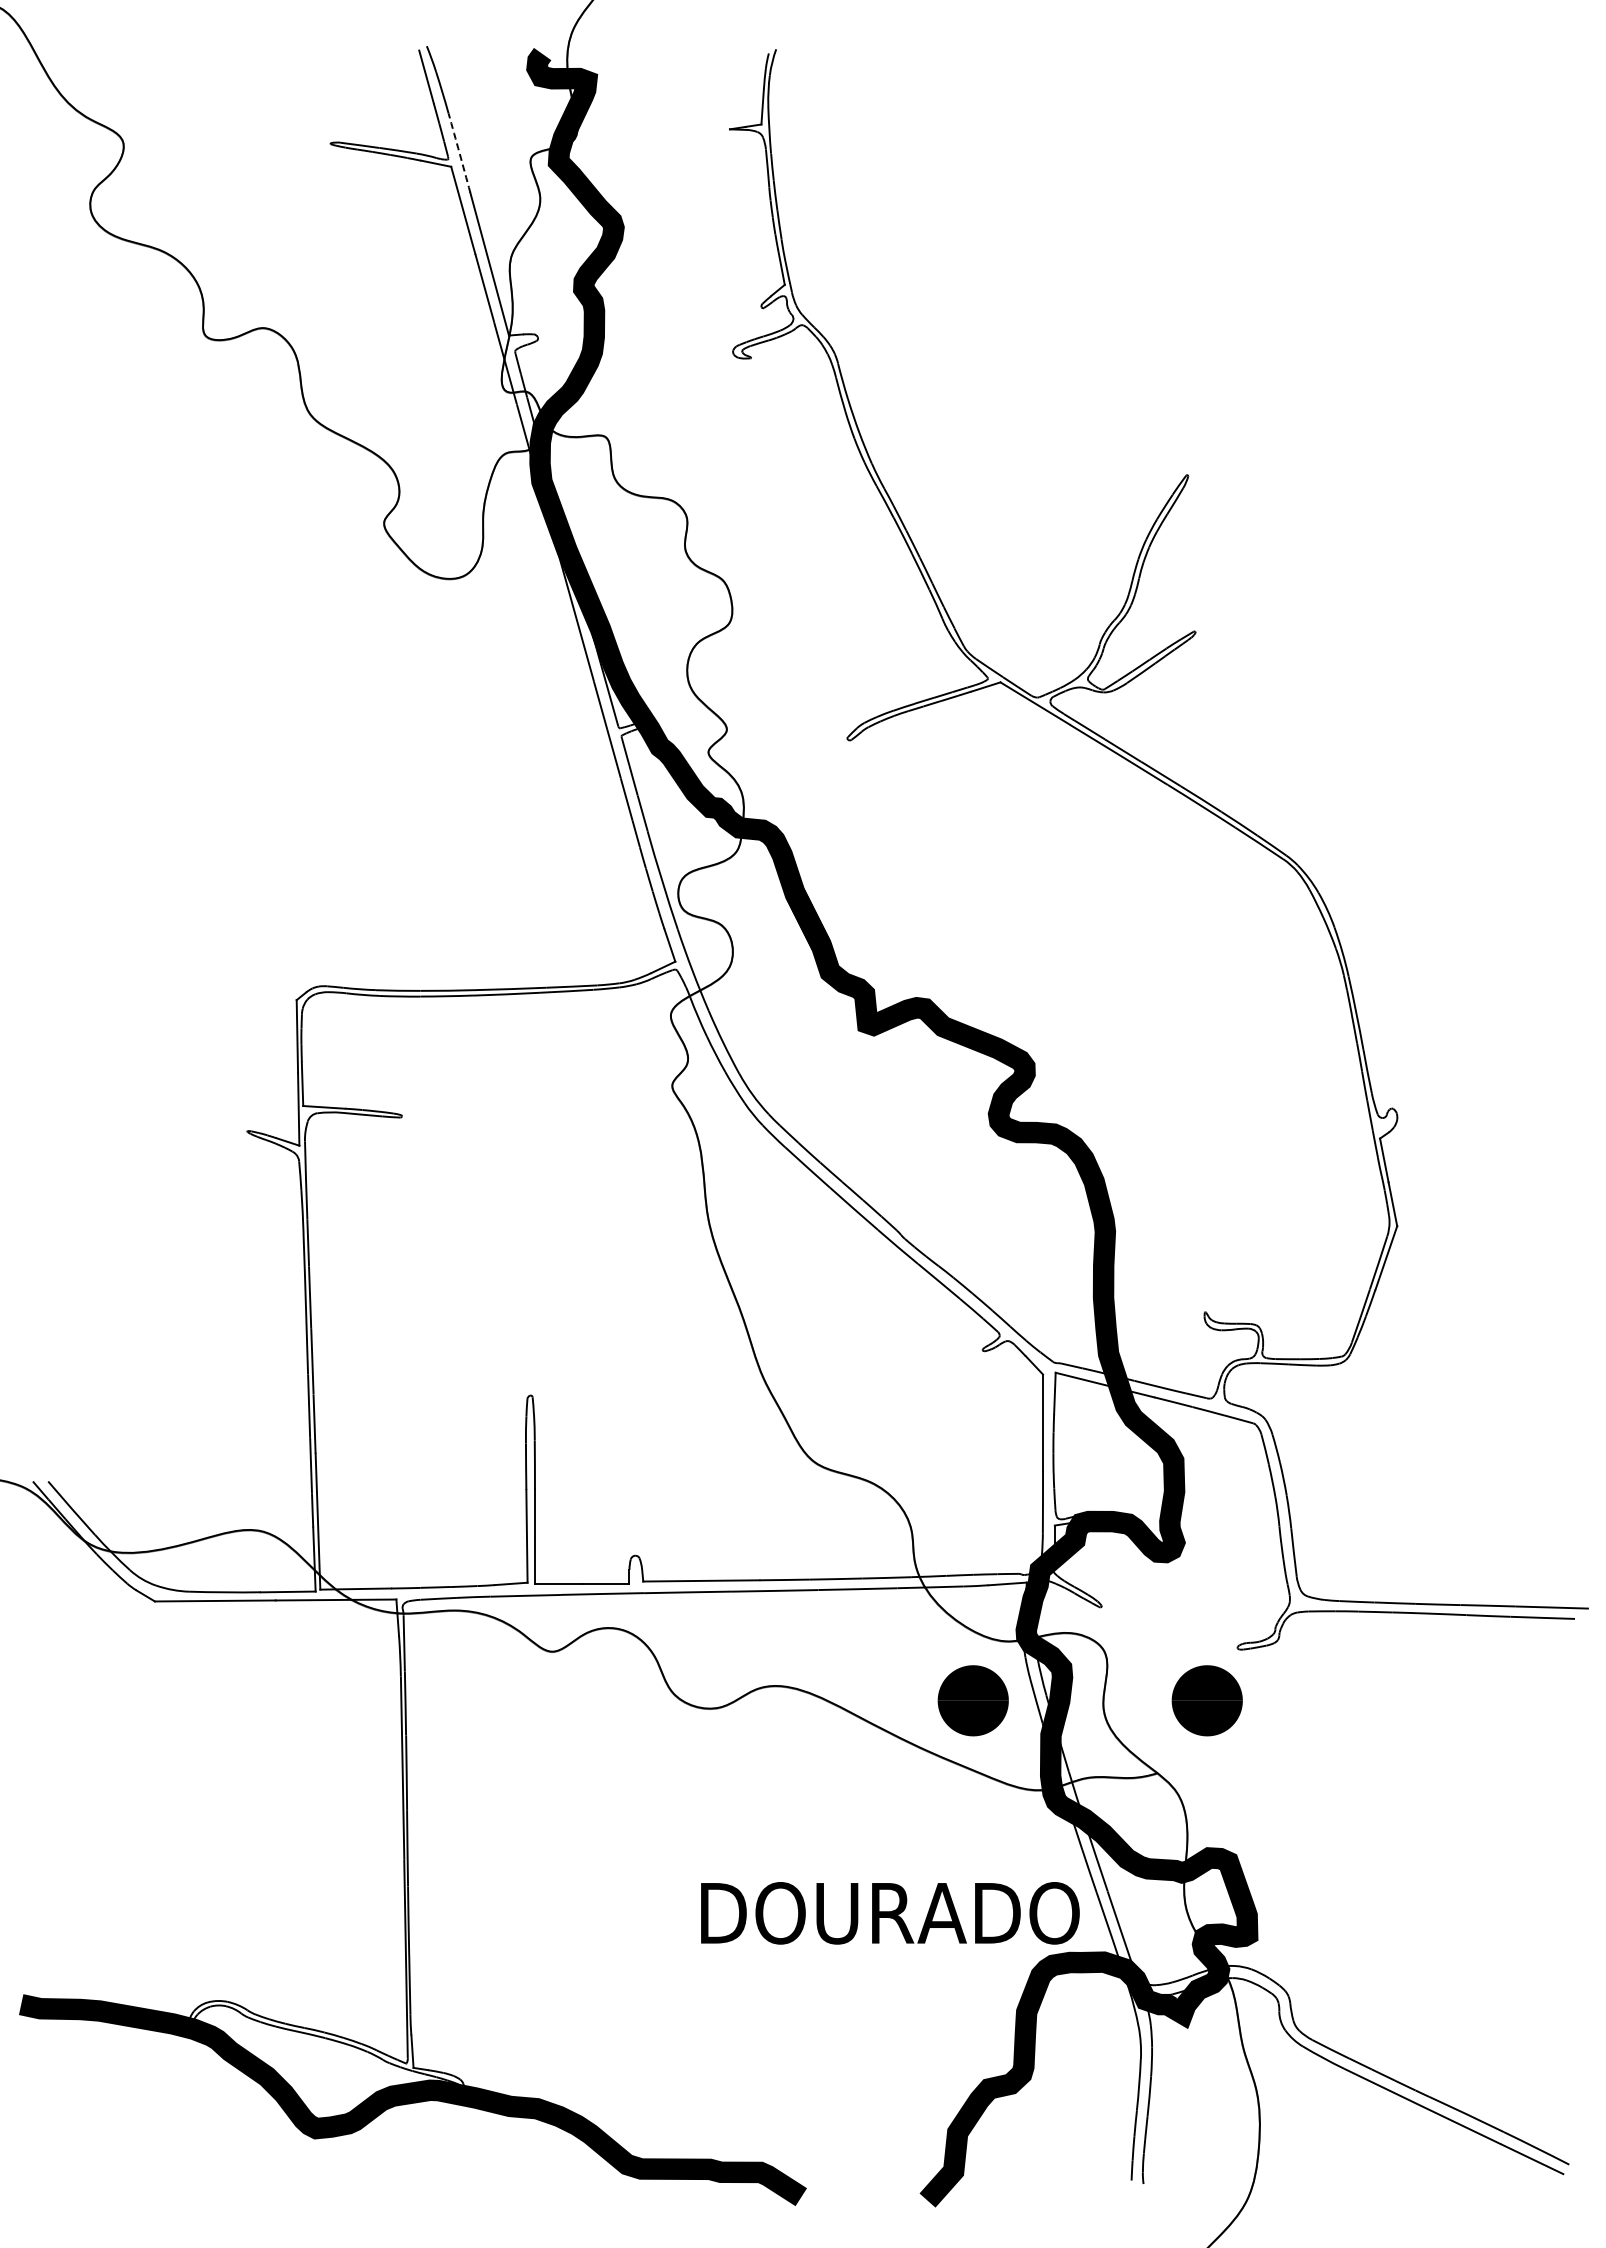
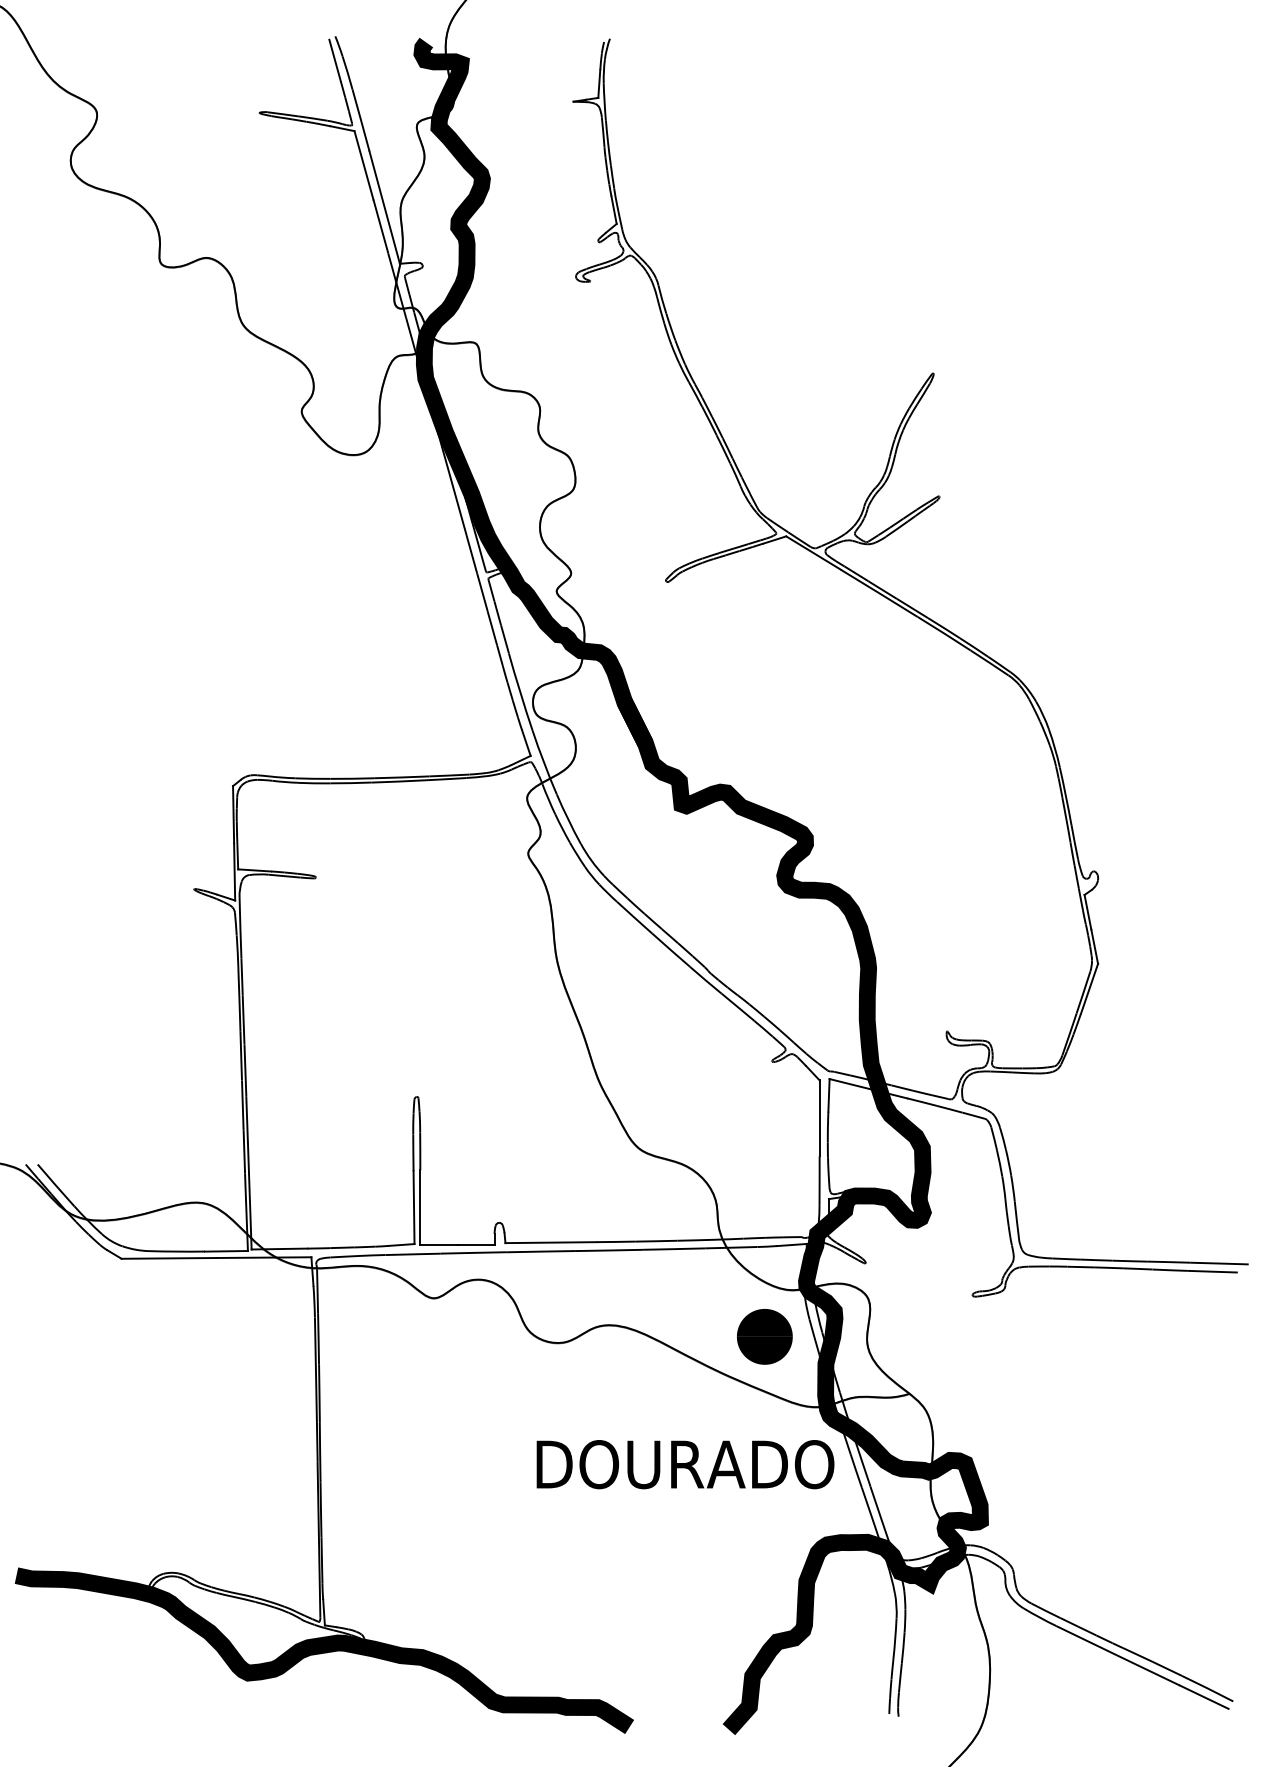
arc: (459, 153) -> (361, 120), dashed -> solid
part: (1206, 1700) -> (948, 1336), removed
text: (890, 1913) -> (685, 1464), moved

